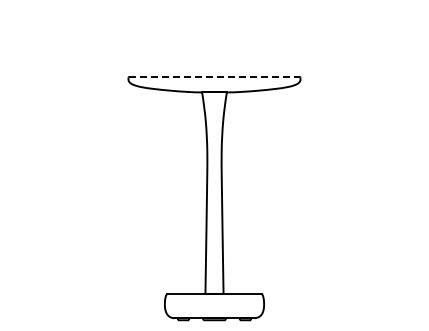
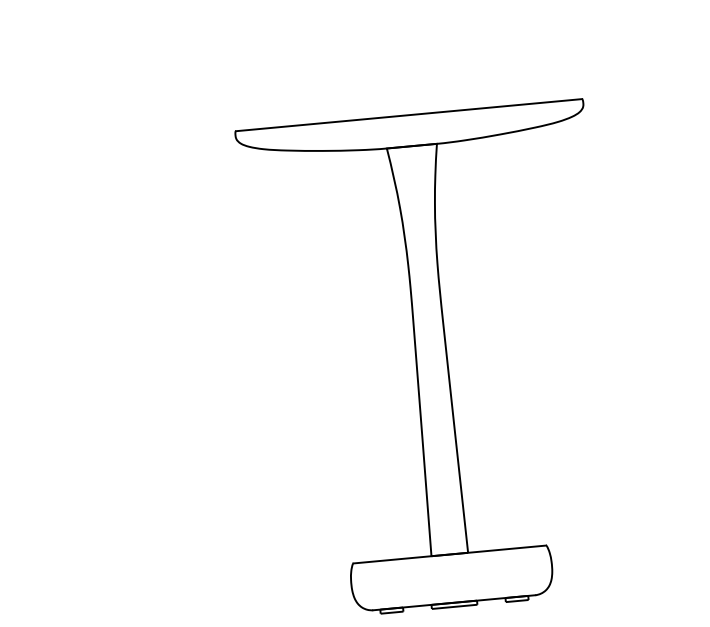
line: (214, 77) -> (409, 116), dashed -> solid

